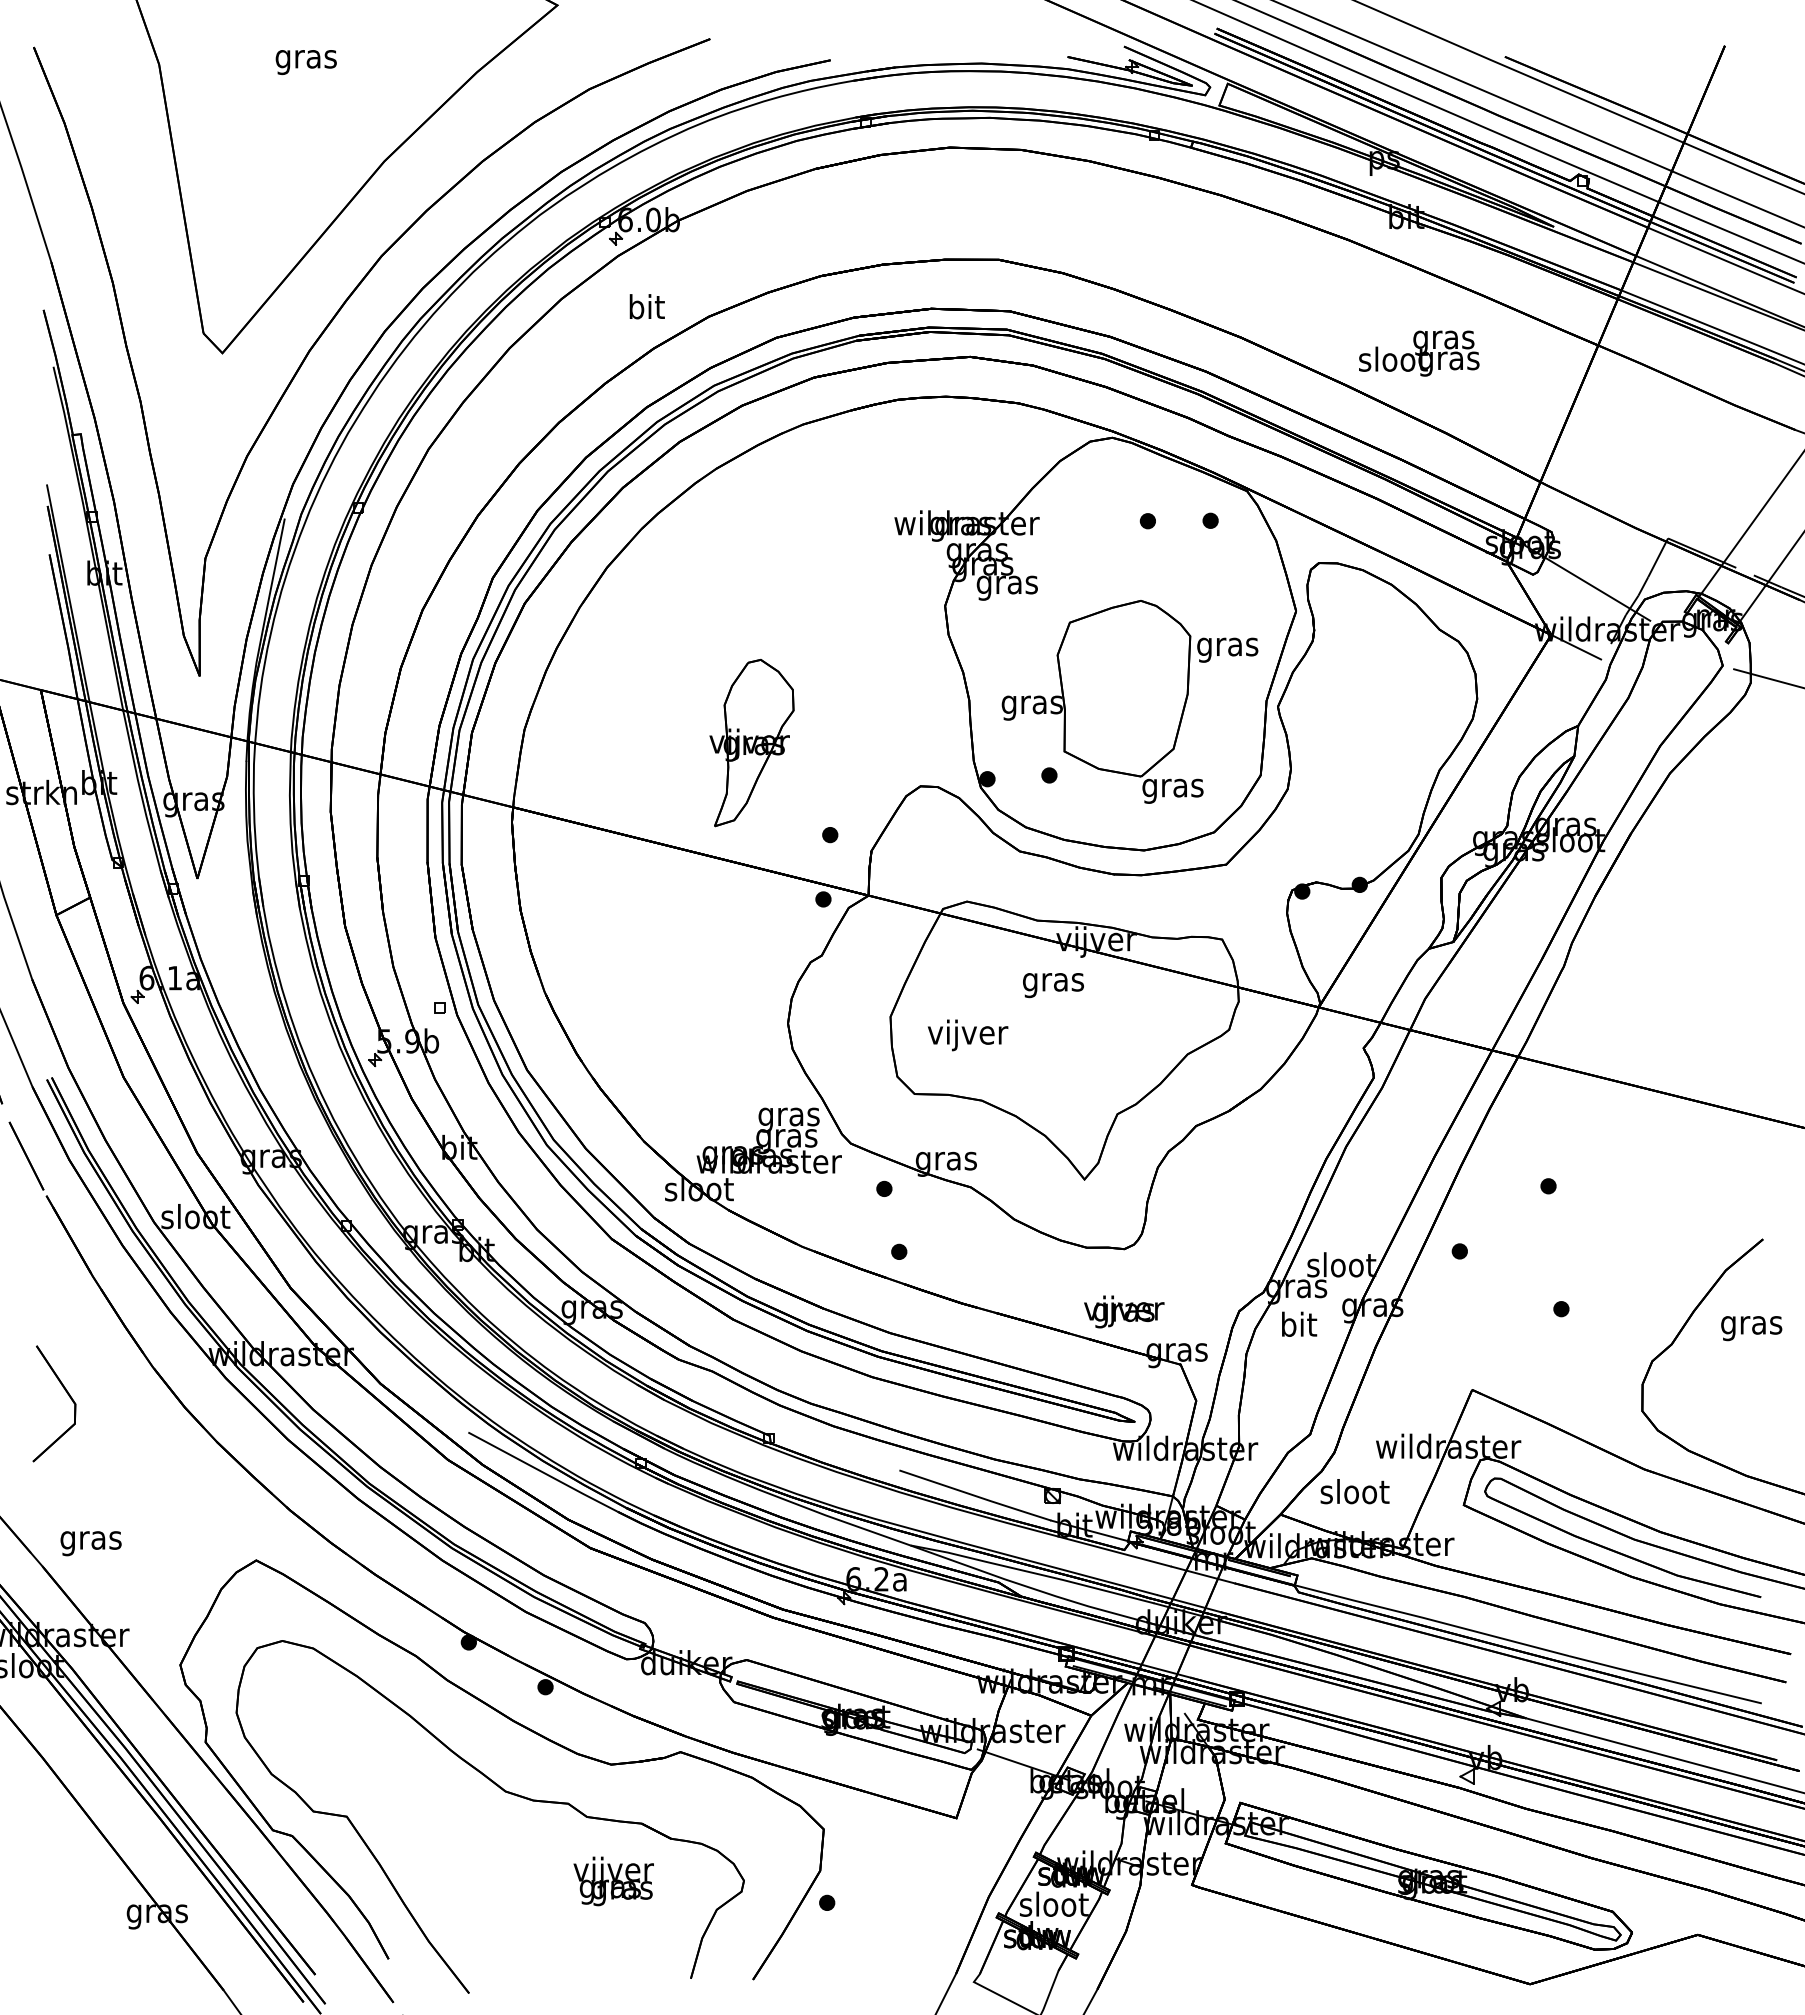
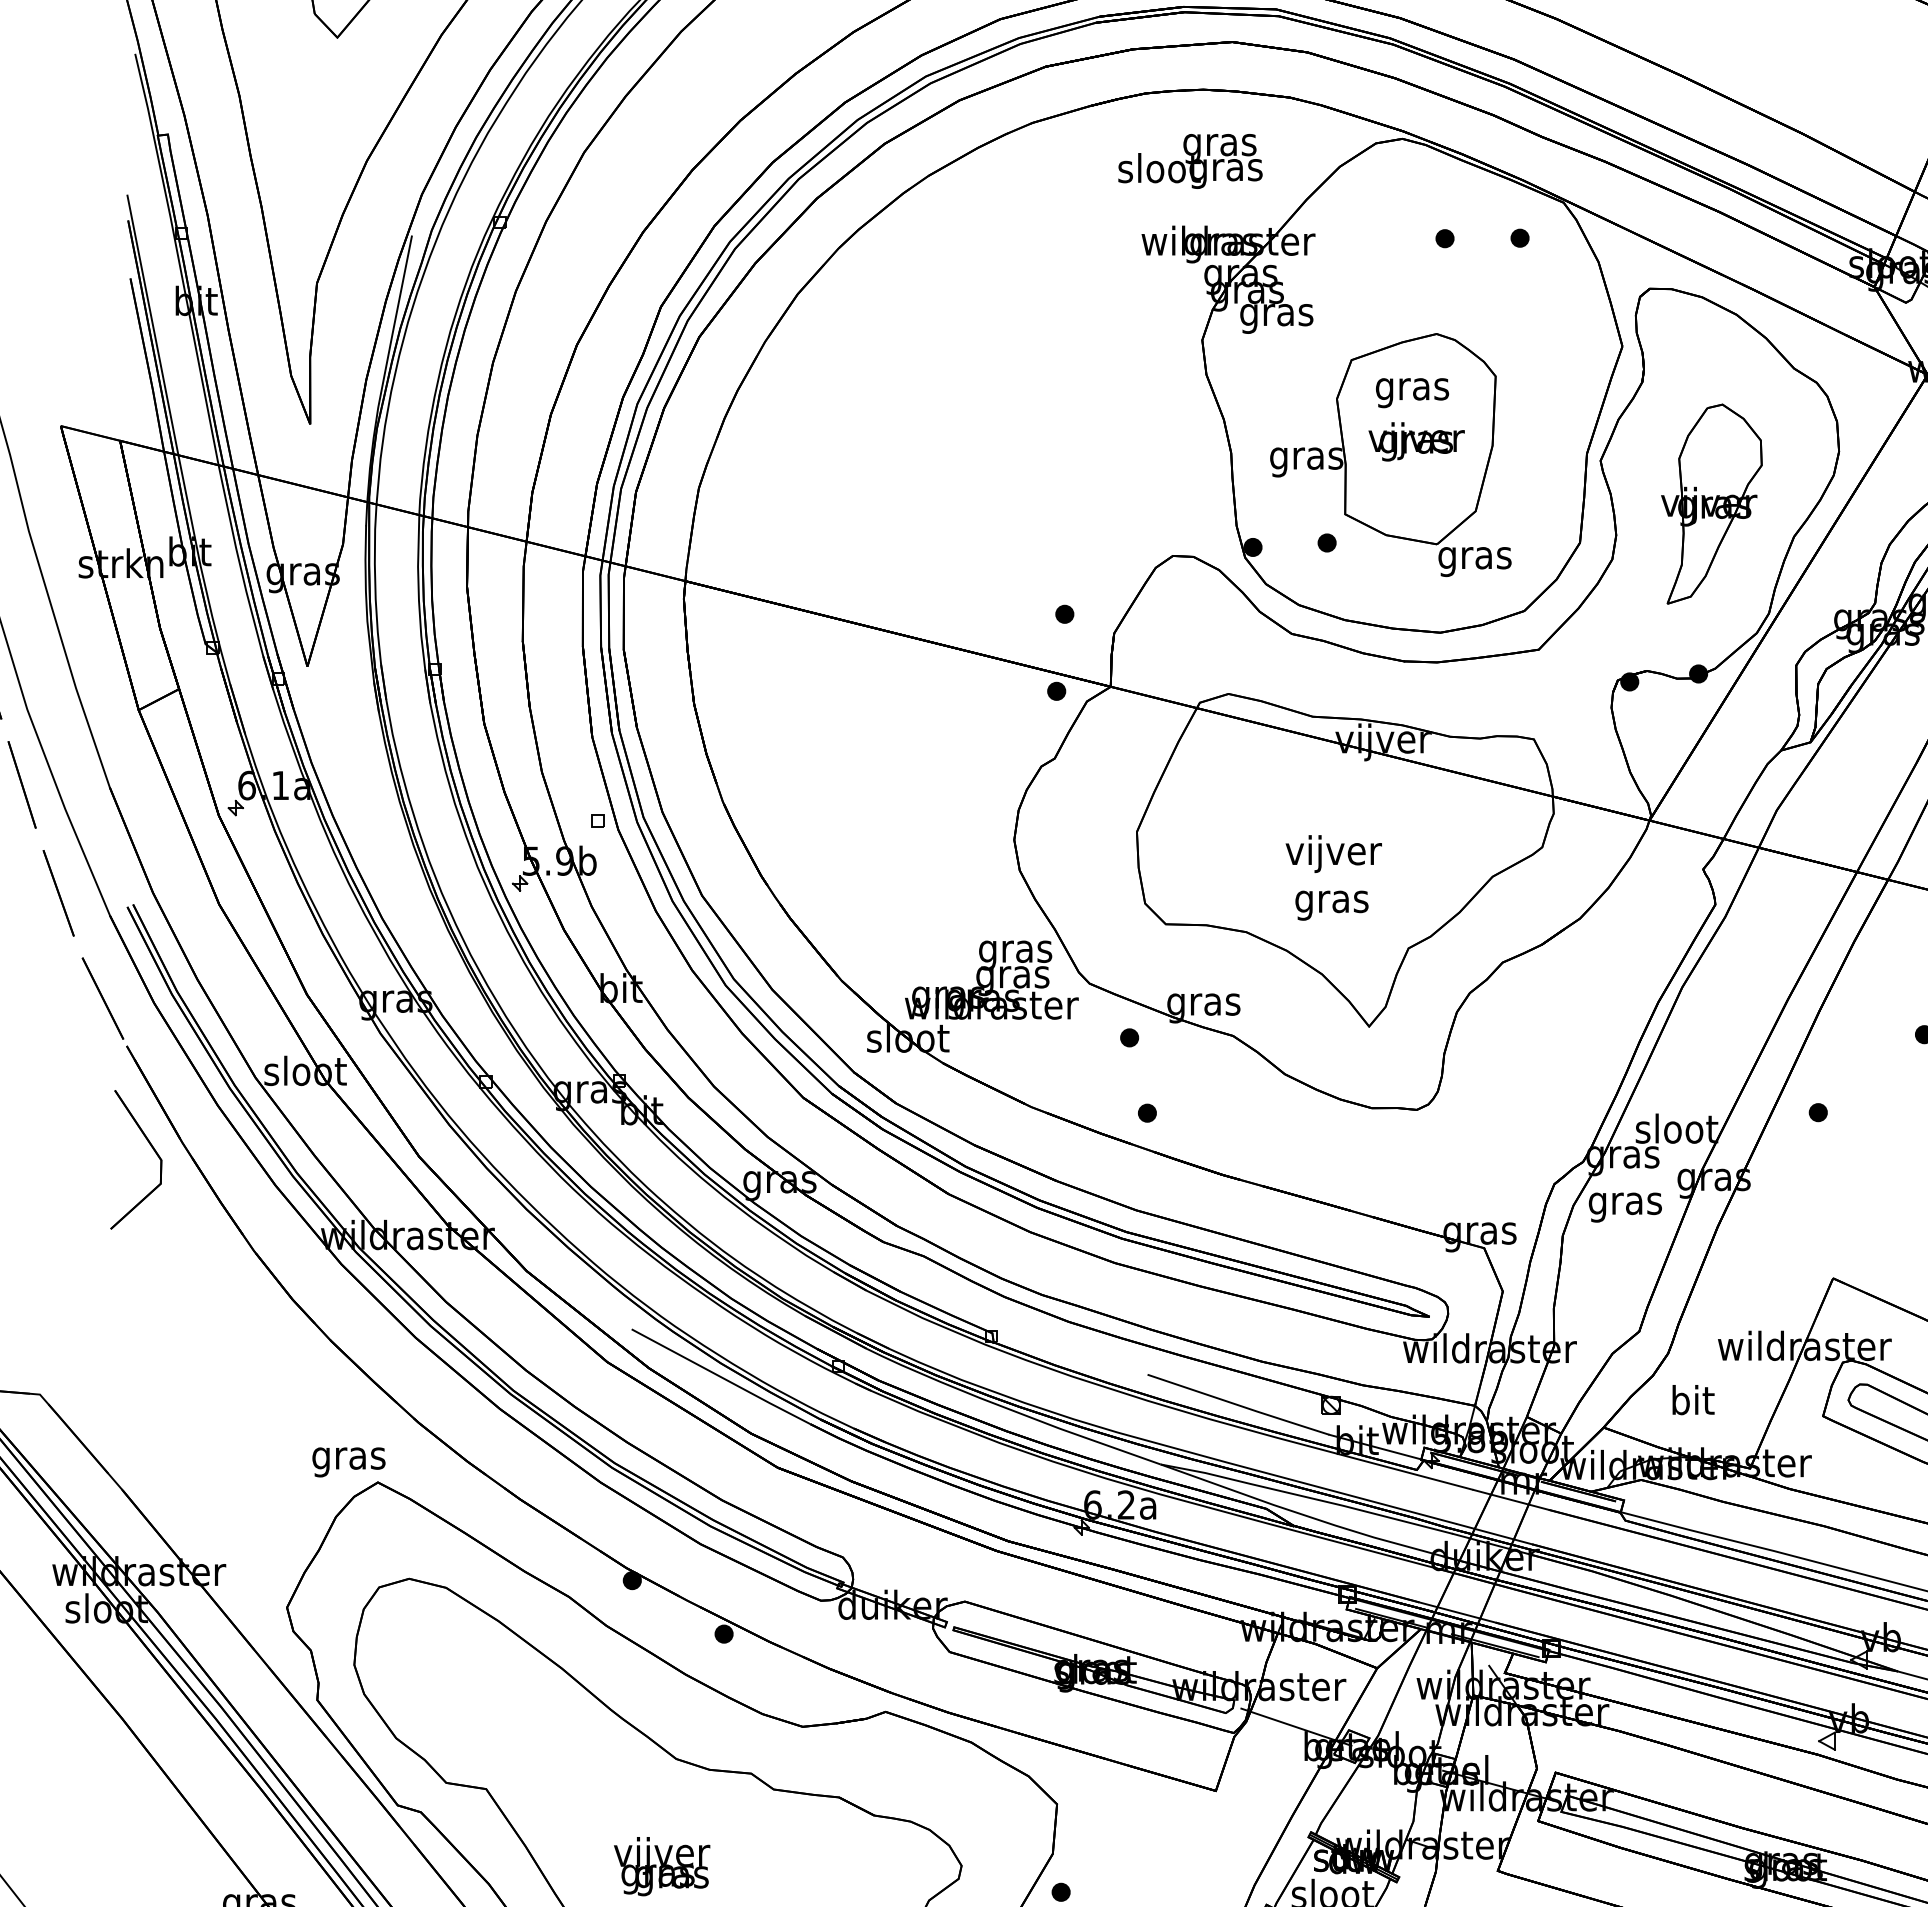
text: (1419, 353) -> (1190, 161), moved
text: (1227, 649) -> (1412, 392), moved
part: (751, 743) -> (1711, 504), moved
text: (1053, 985) -> (1332, 905), moved
text: (967, 1035) -> (1333, 854), moved
text: (1124, 1311) -> (1416, 441), moved
text: (1298, 1327) -> (1625, 1203), bit -> gras
part: (67, 1394) -> (151, 1148), moved
text: (1354, 1491) -> (1692, 1399), sloot -> bit
text: (90, 1543) -> (348, 1462), moved
text: (613, 1881) -> (661, 1866), moved

